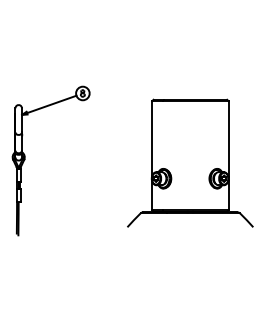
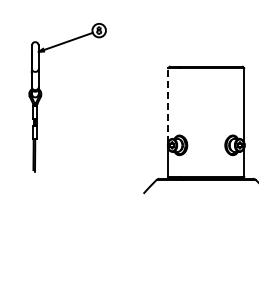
line: (152, 138) -> (168, 105), solid -> dashed
part: (25, 160) -> (42, 97), moved

